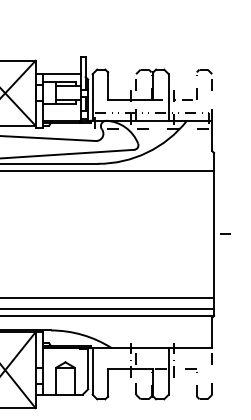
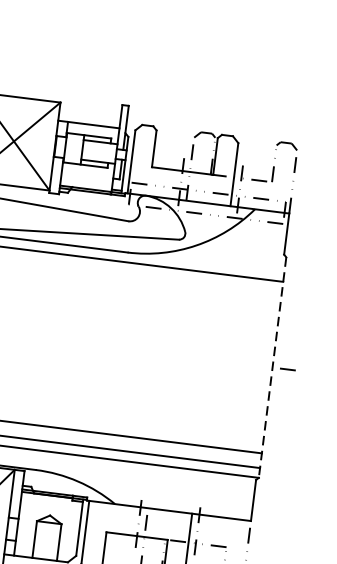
line: (214, 234) -> (273, 367), solid -> dashed

